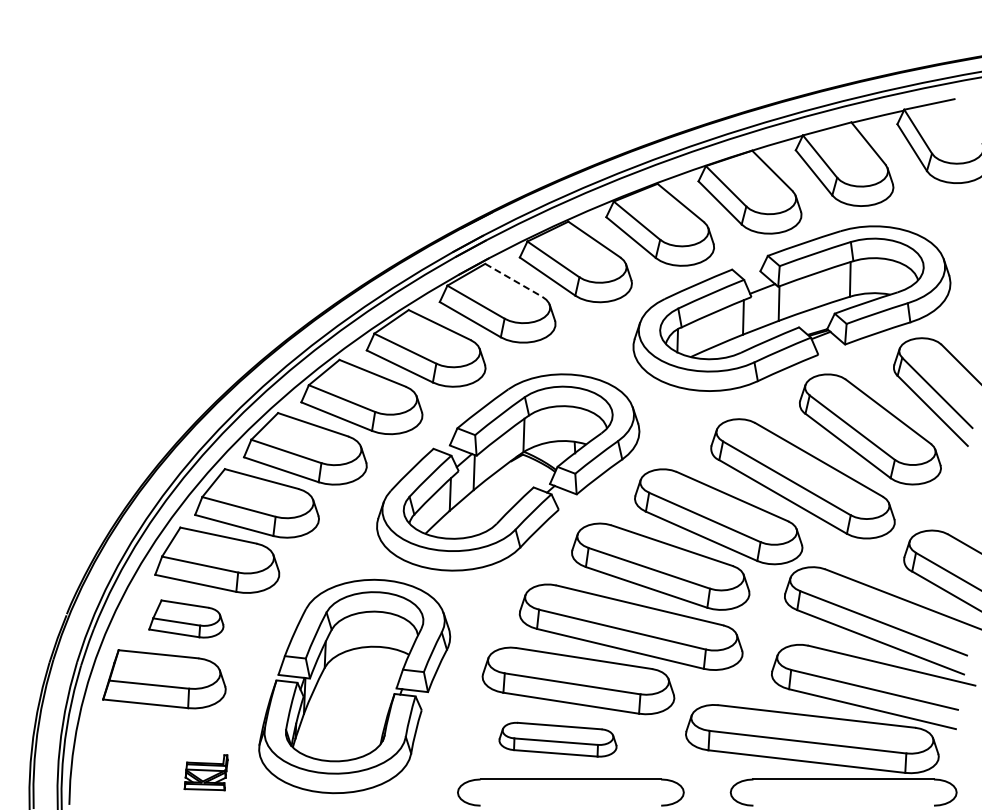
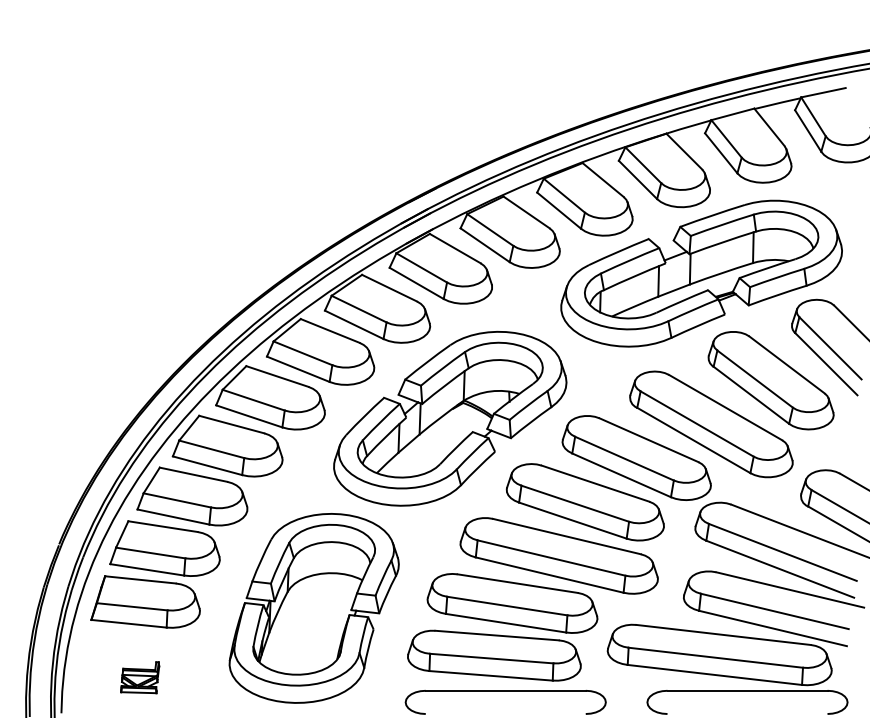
line: (514, 280) -> (455, 248), dashed -> solid
part: (186, 618) -> (165, 548), size x1.67
part: (557, 739) -> (493, 655), size x1.67
part: (205, 772) -> (139, 677), moved

